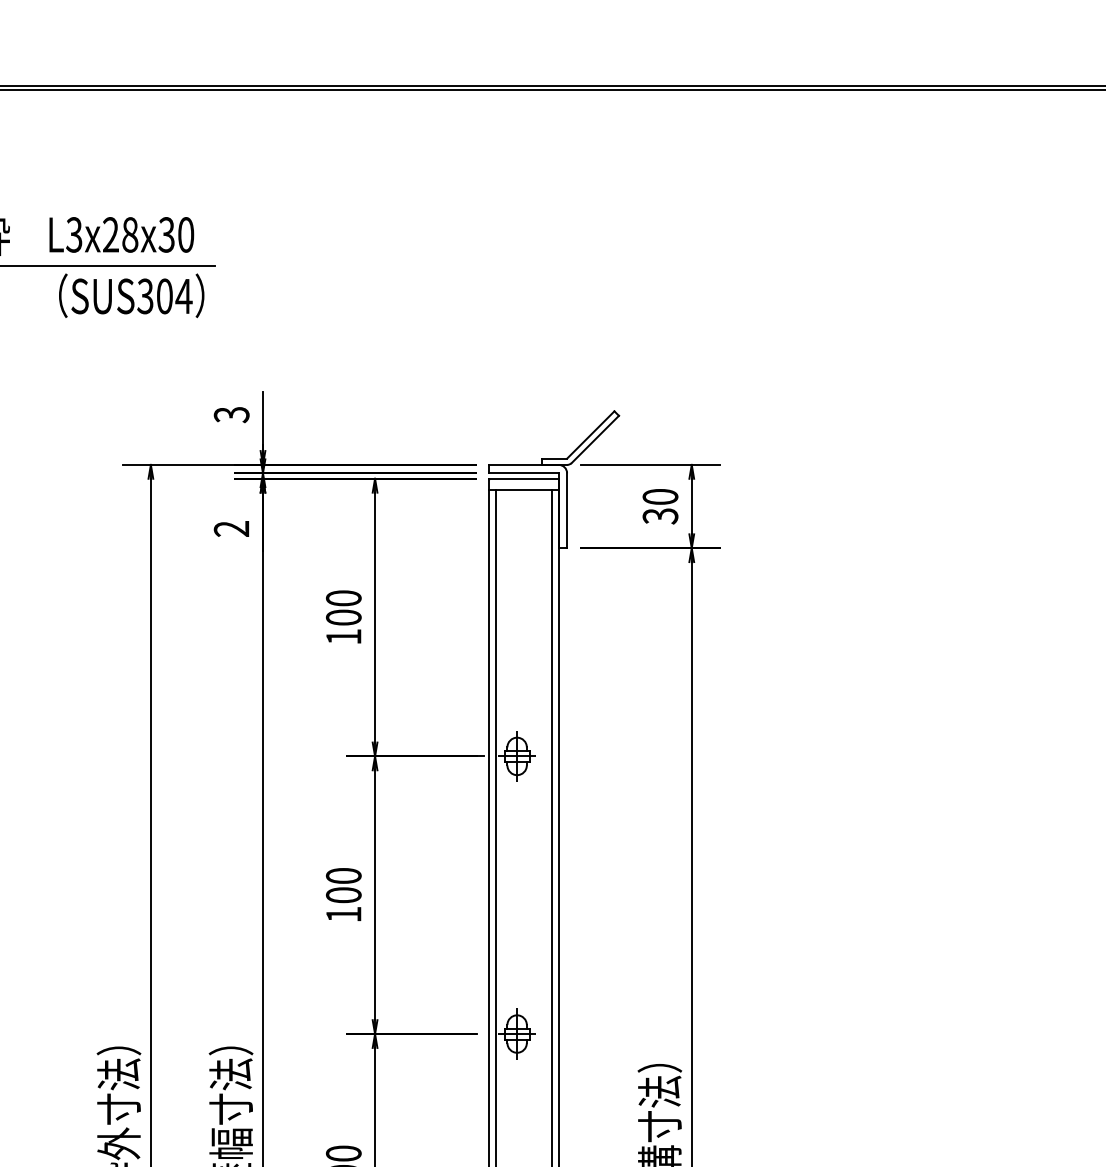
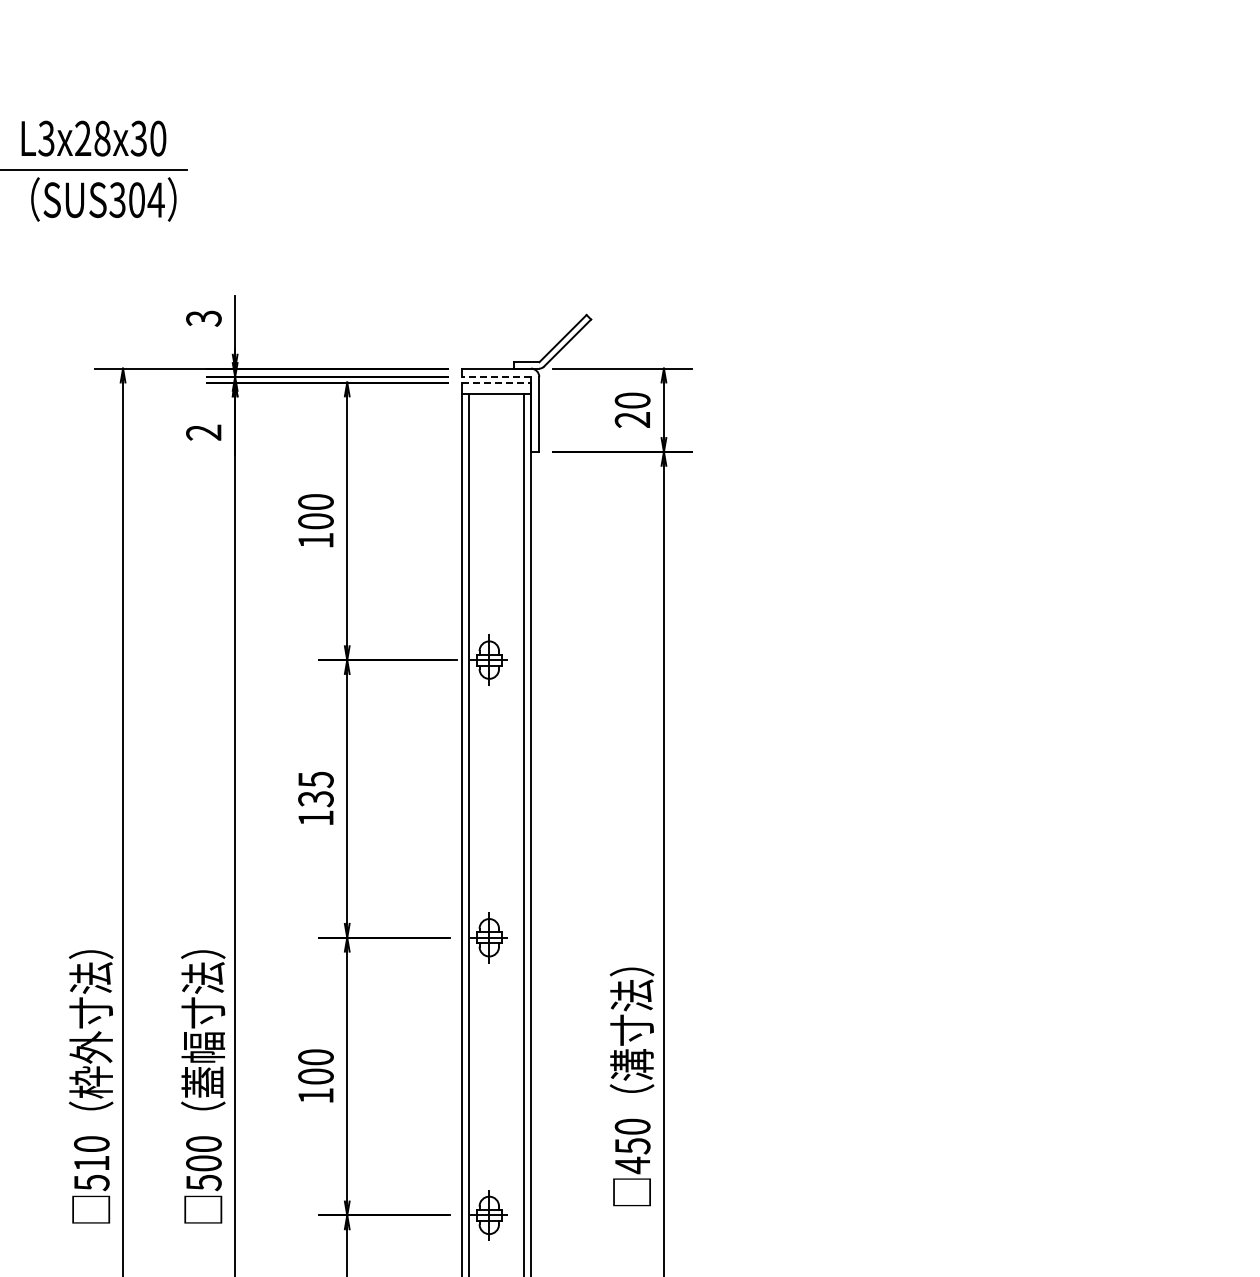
line: (524, 472) -> (496, 376), solid -> dashed
line: (524, 478) -> (496, 382), solid -> dashed
text: (660, 516) -> (632, 420), 30 -> 20
text: (343, 885) -> (315, 789), 100 -> 135

